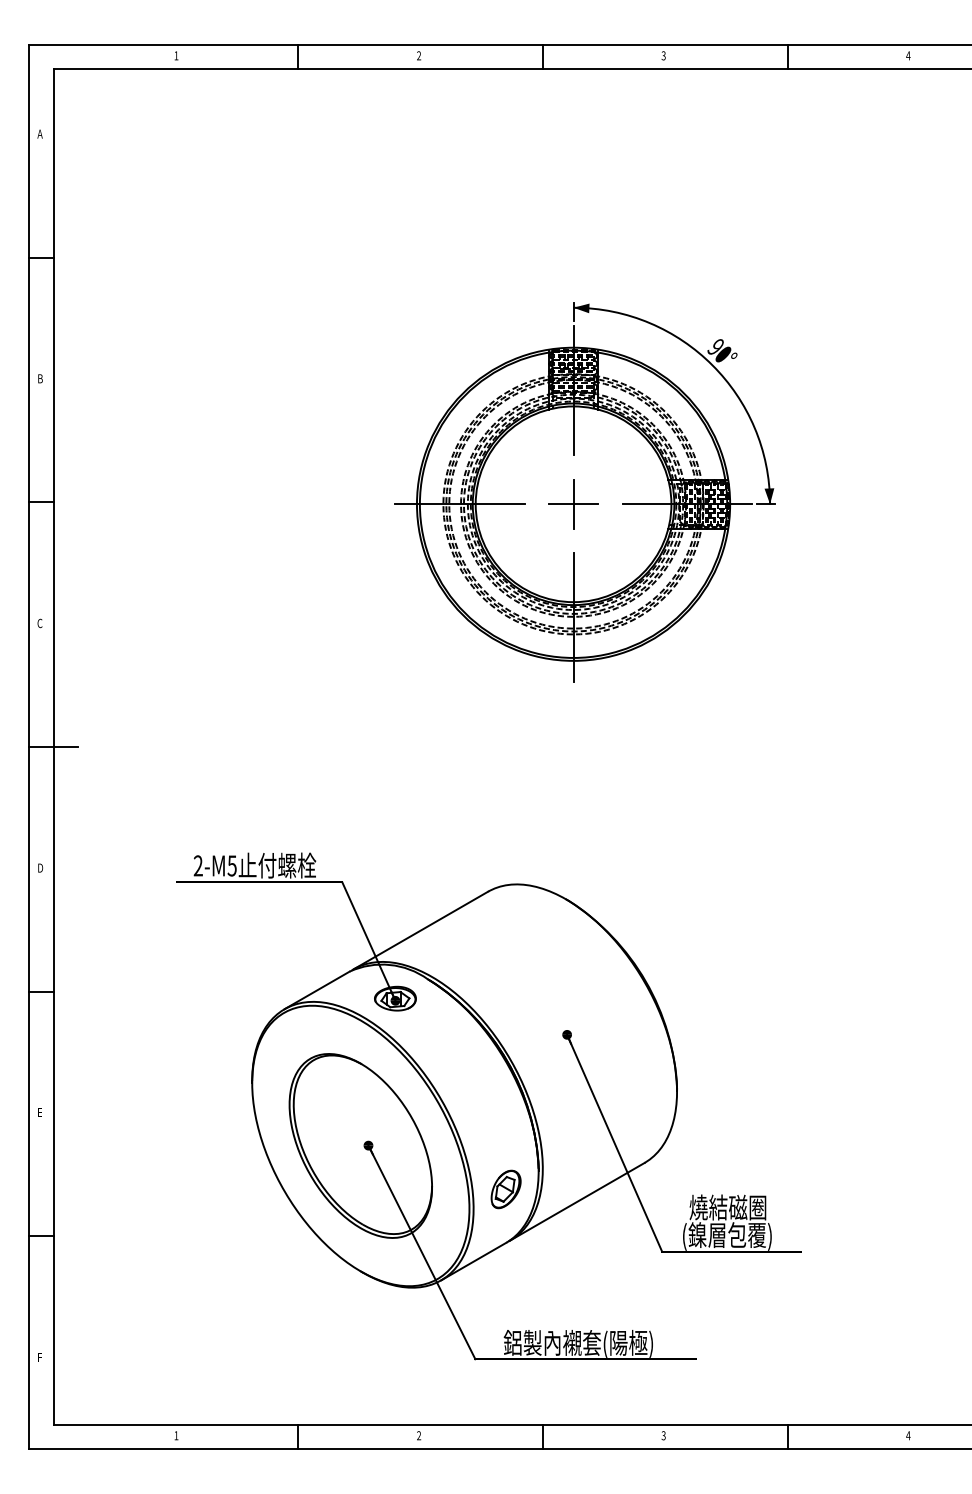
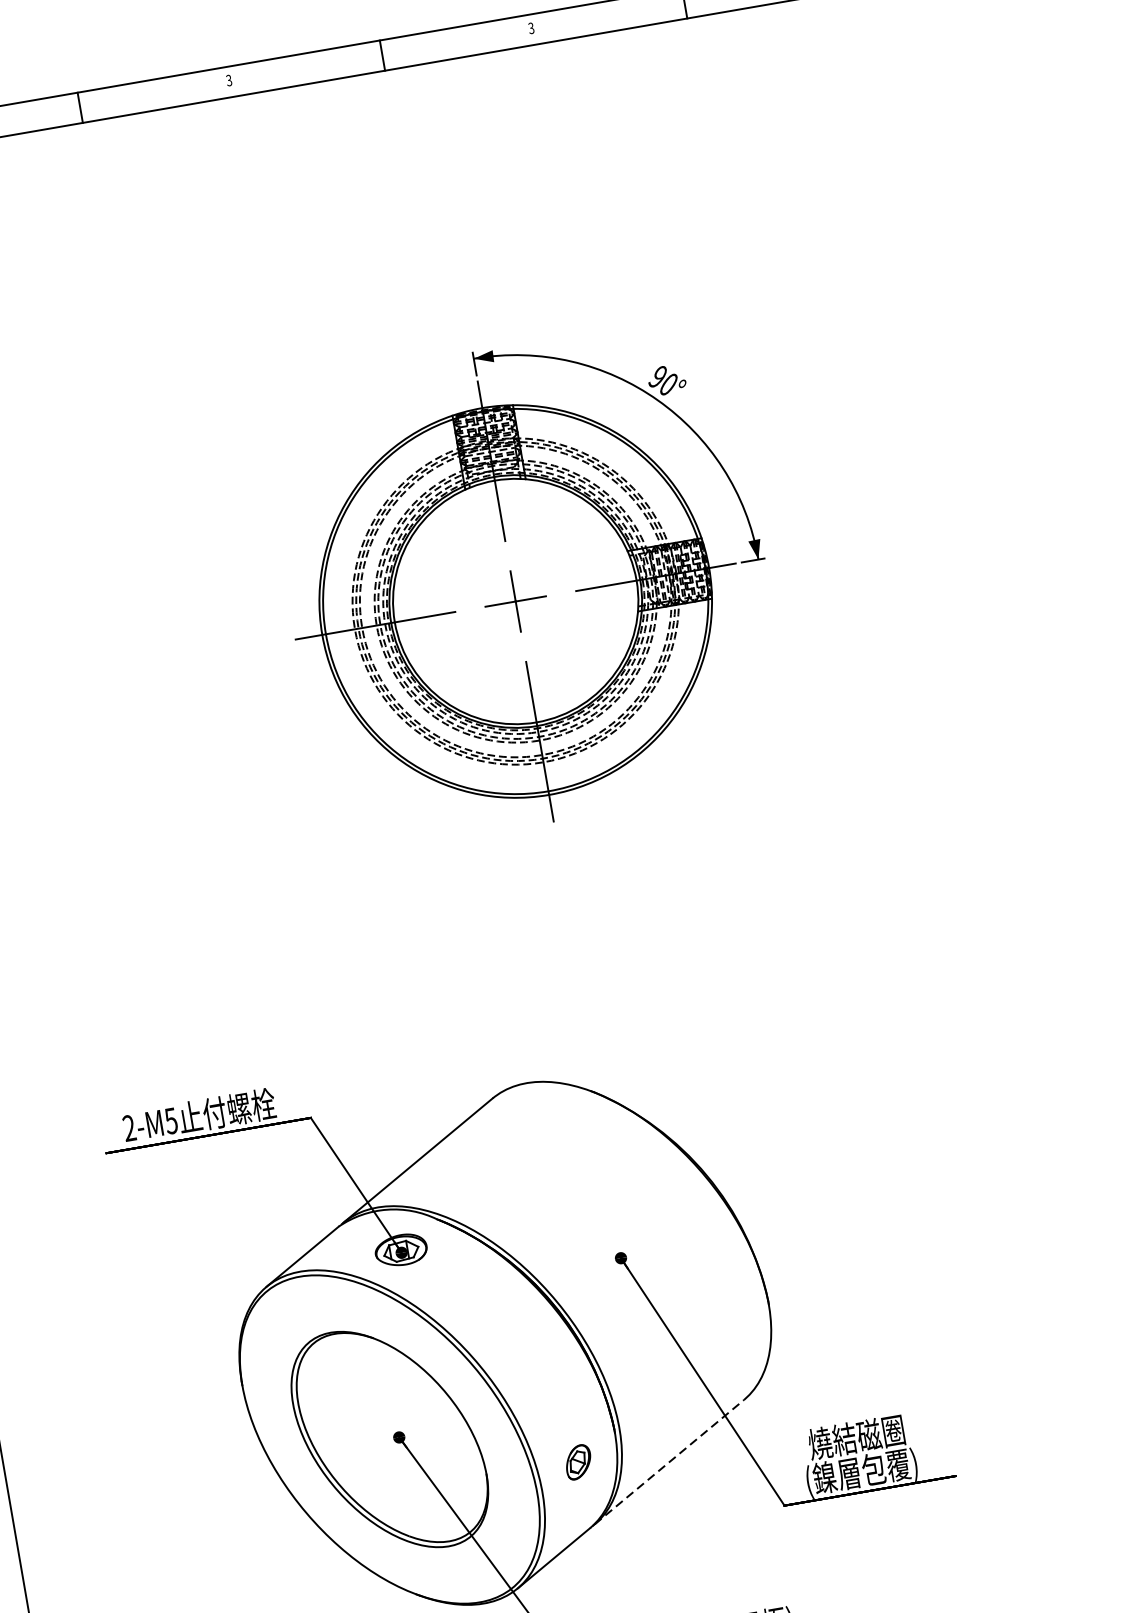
text: (419, 56) -> (229, 81), 2 -> 3
part: (505, 1189) -> (577, 1462), size x0.7
line: (577, 1201) -> (669, 1461), solid -> dashed

